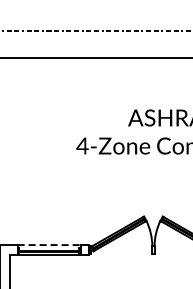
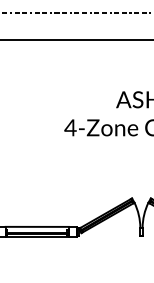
line: (49, 245) -> (37, 227), dashed -> solid

